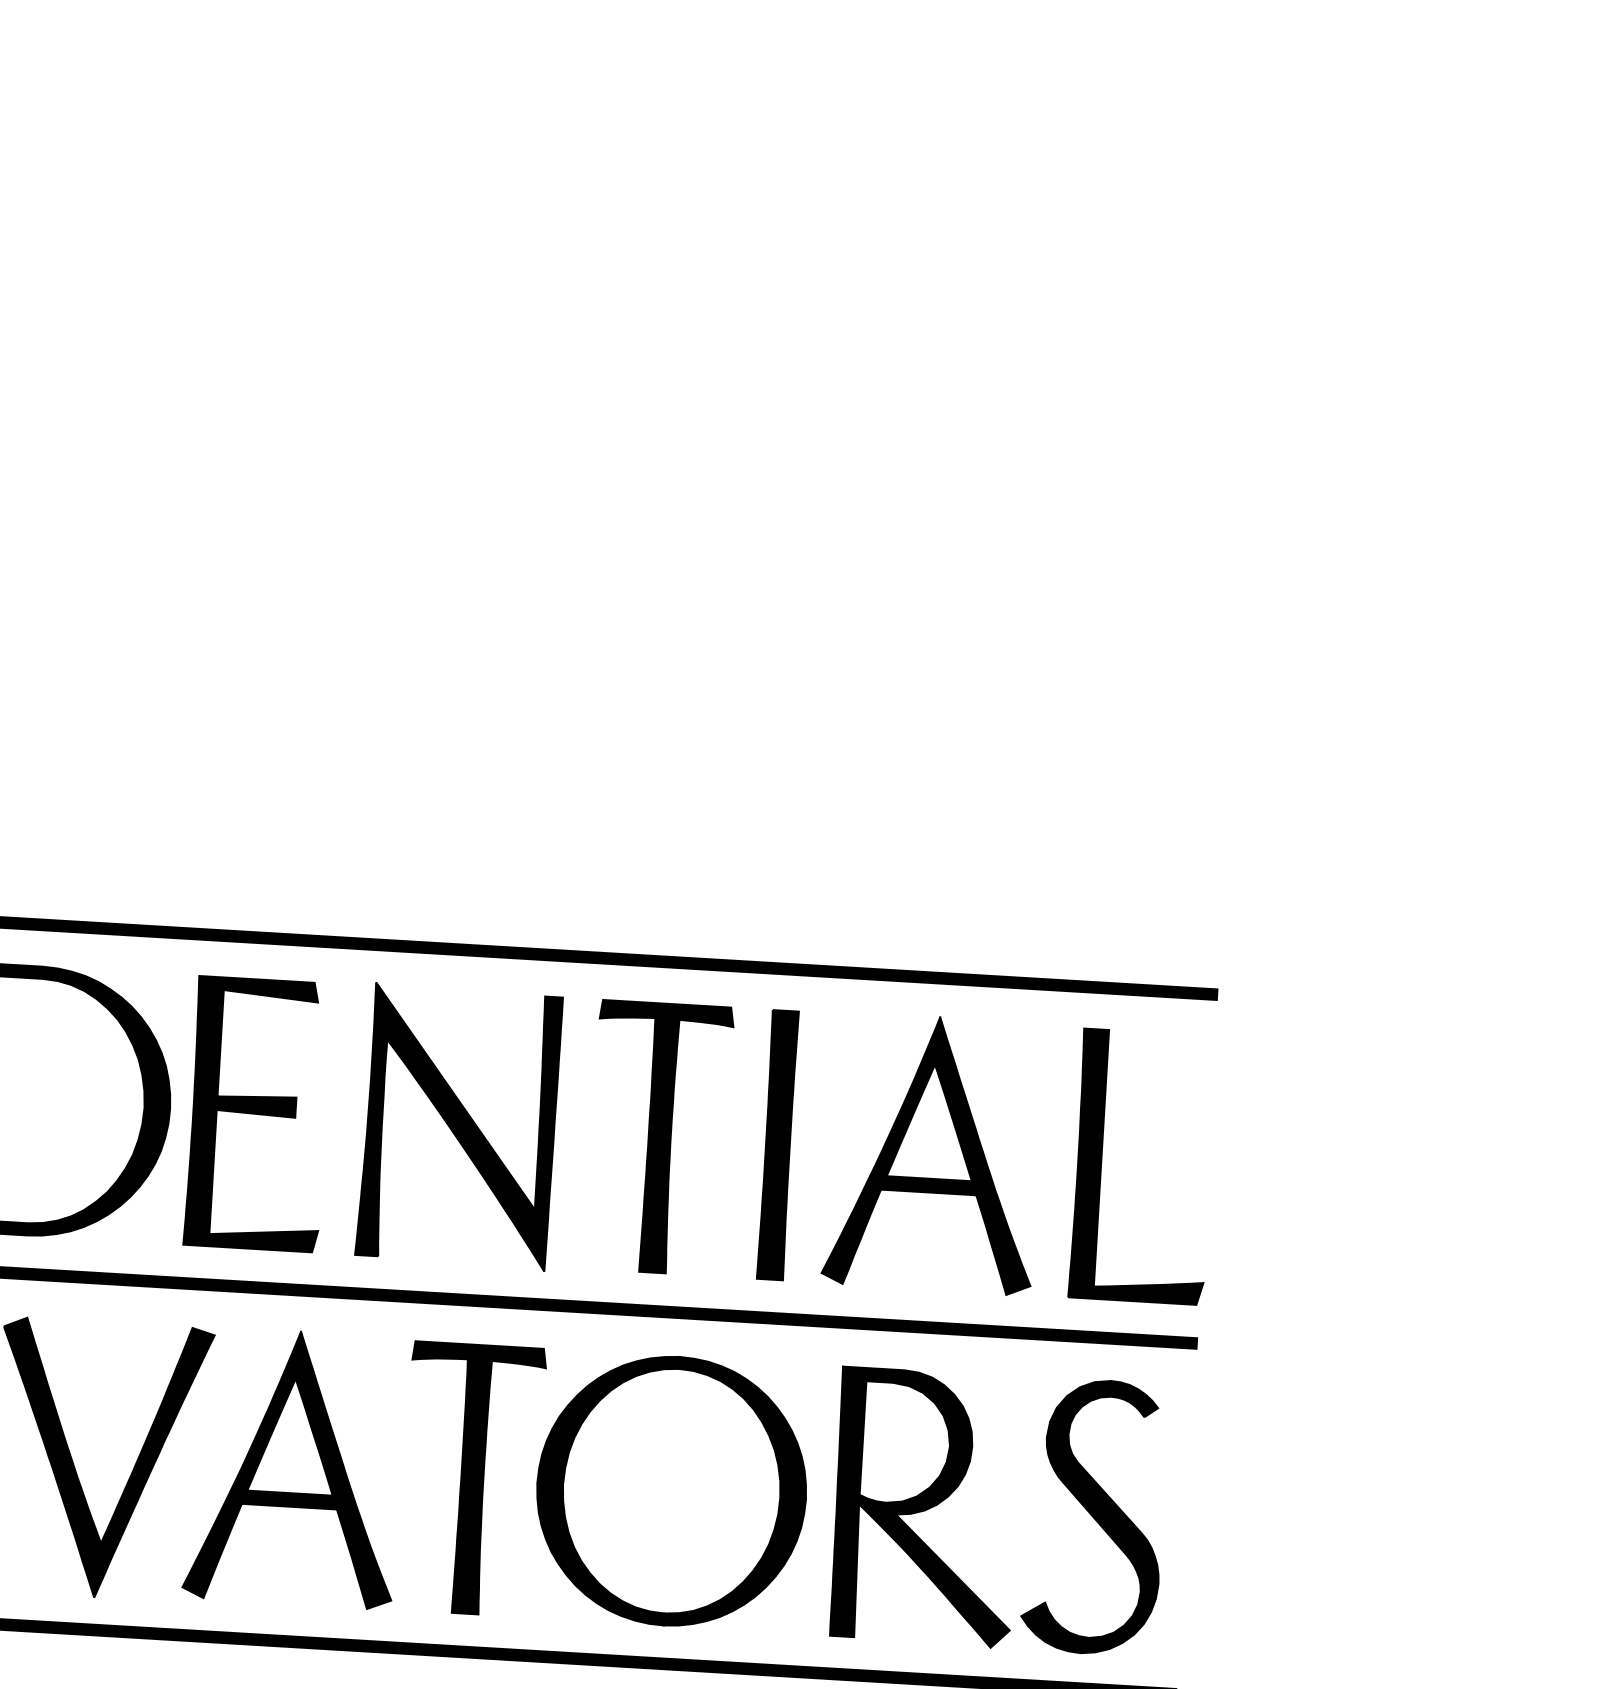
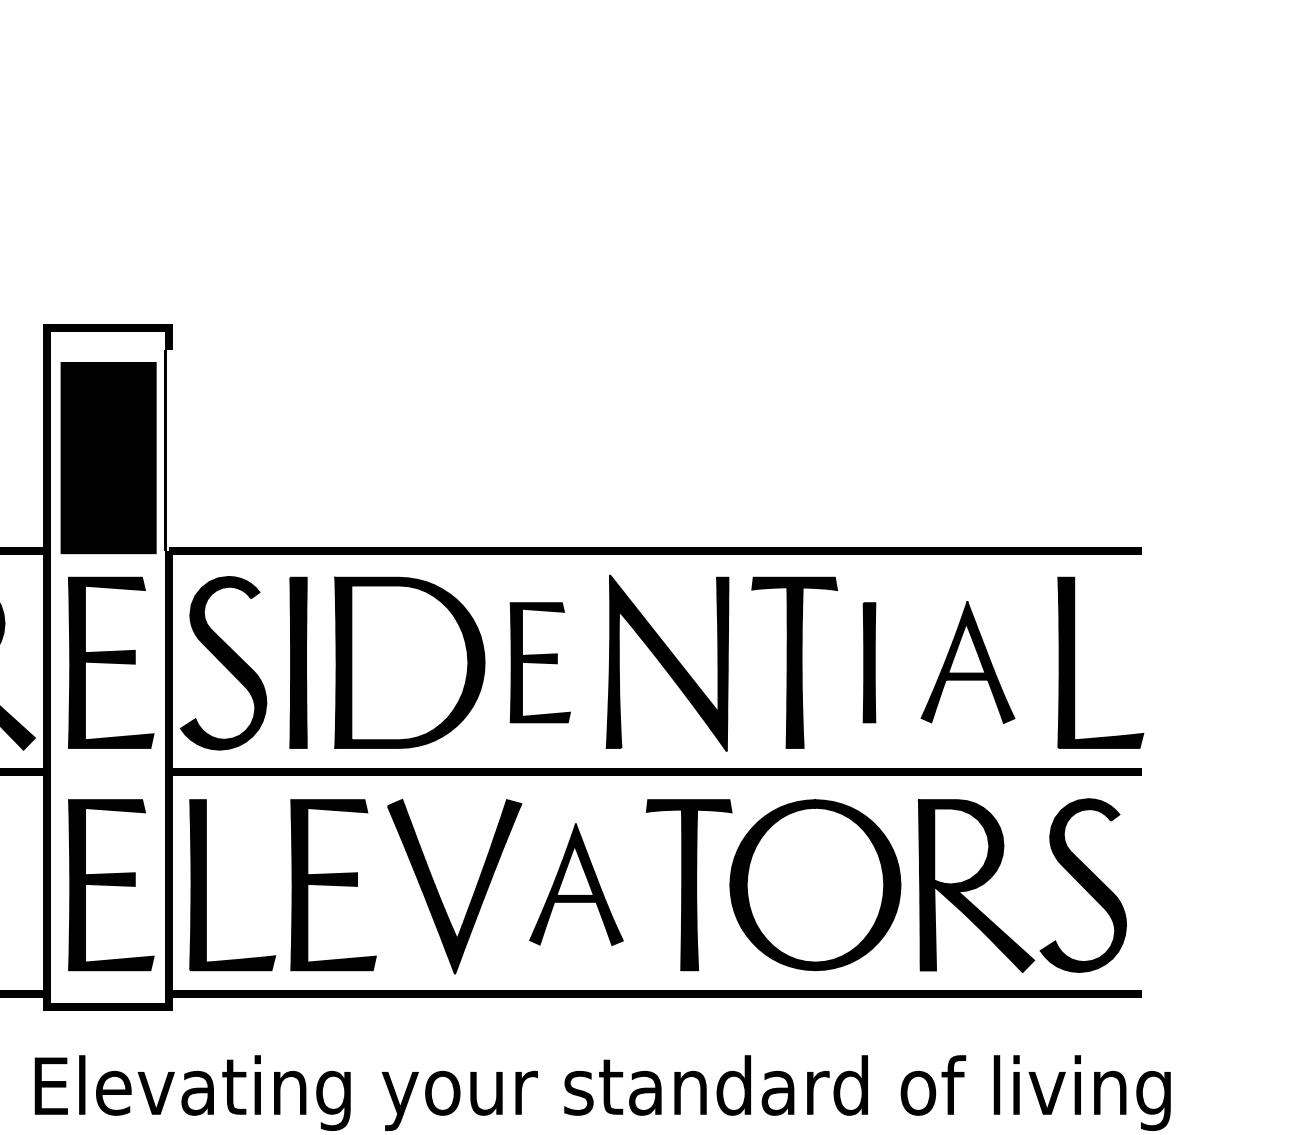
part: (258, 1113) -> (540, 662), size x0.7
part: (777, 1144) -> (869, 662), size x0.7
part: (932, 1153) -> (967, 662), size x0.7
part: (294, 1467) -> (576, 884), size x0.7

